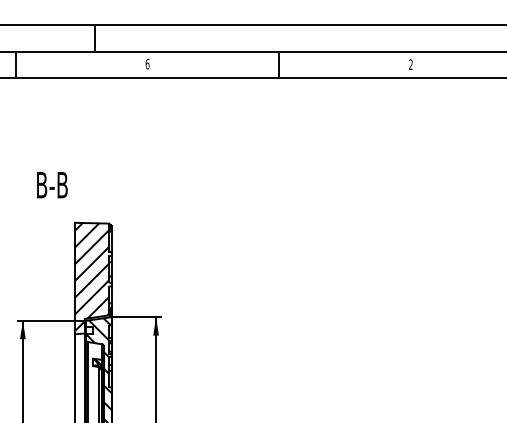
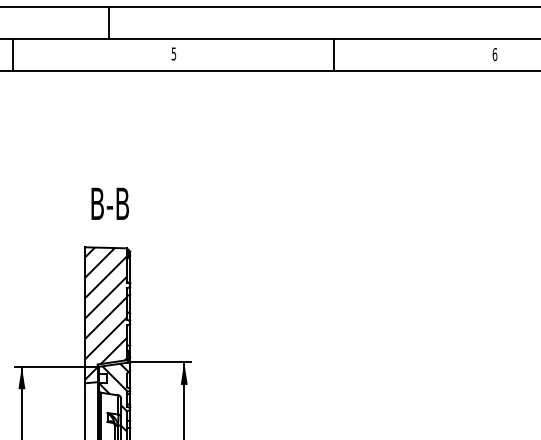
text: (147, 63) -> (173, 53), 6 -> 5
text: (410, 64) -> (494, 54), 2 -> 6
text: (52, 185) -> (110, 204), moved

